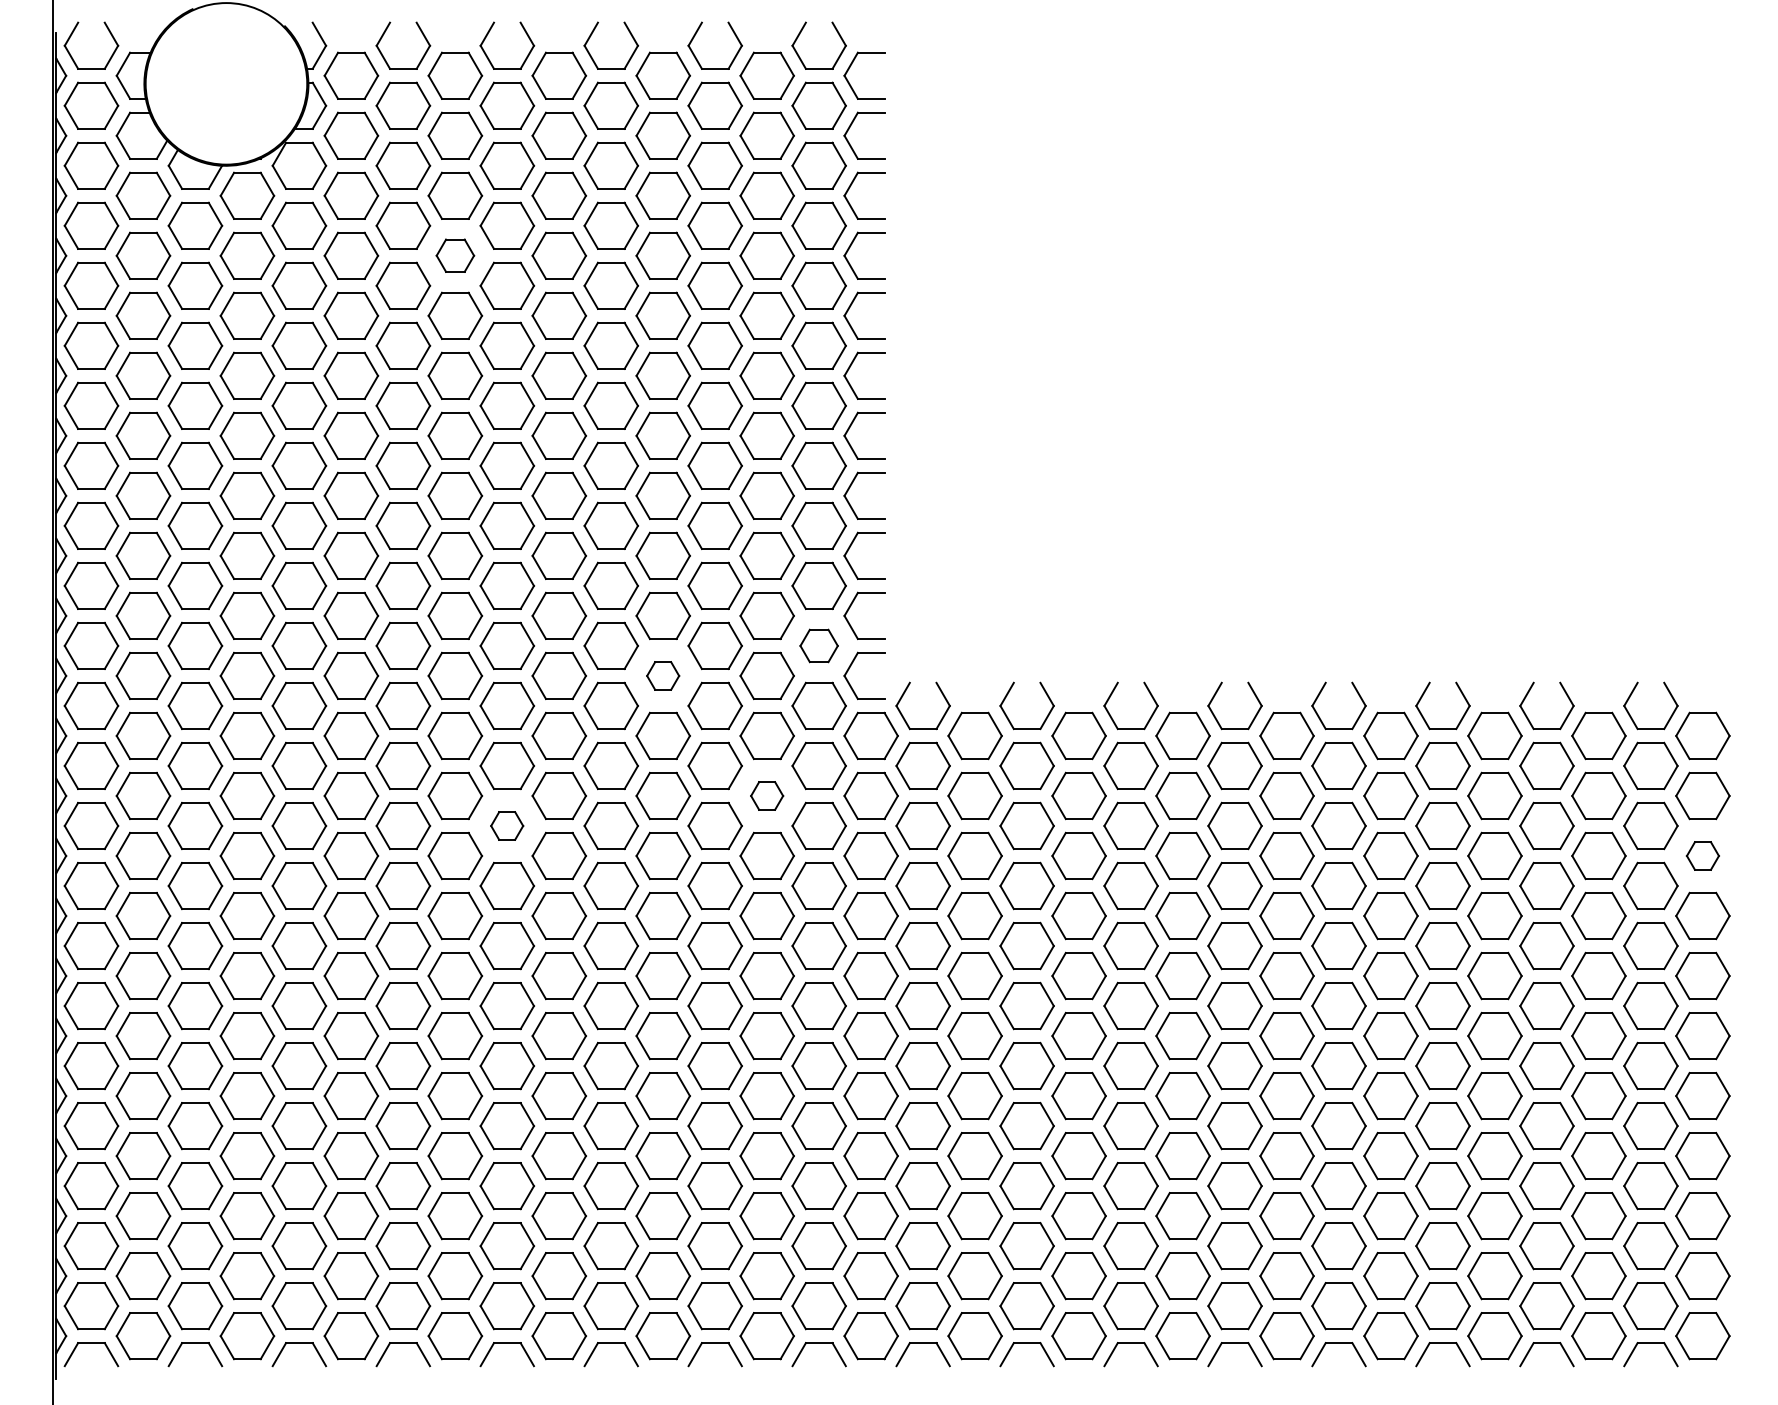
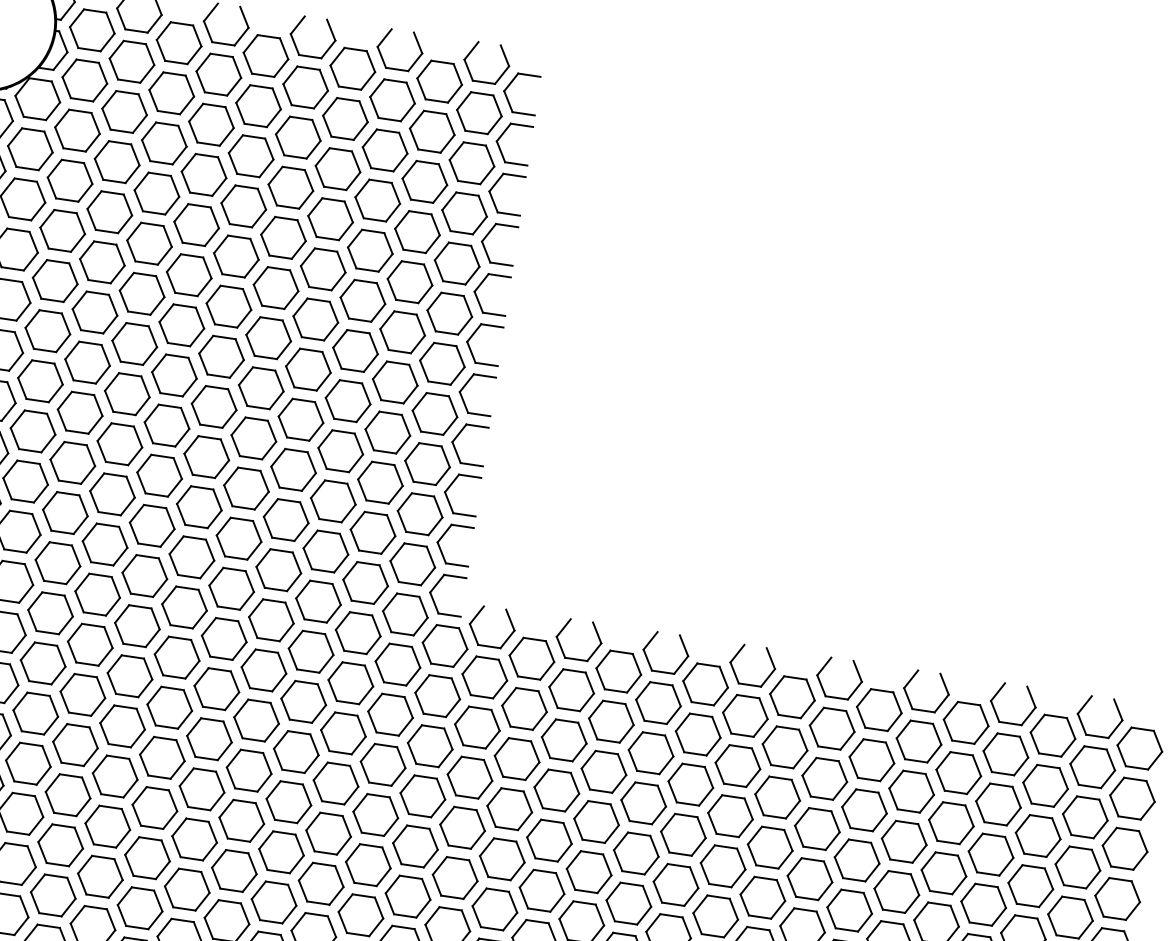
part: (455, 255) -> (157, 193), size x1.43
part: (818, 645) -> (412, 563), size x1.43
part: (662, 675) -> (278, 569), size x1.67
part: (766, 795) -> (350, 682), size x1.67
part: (506, 825) -> (129, 675), size x1.67
part: (1702, 855) -> (1124, 848), size x1.67

